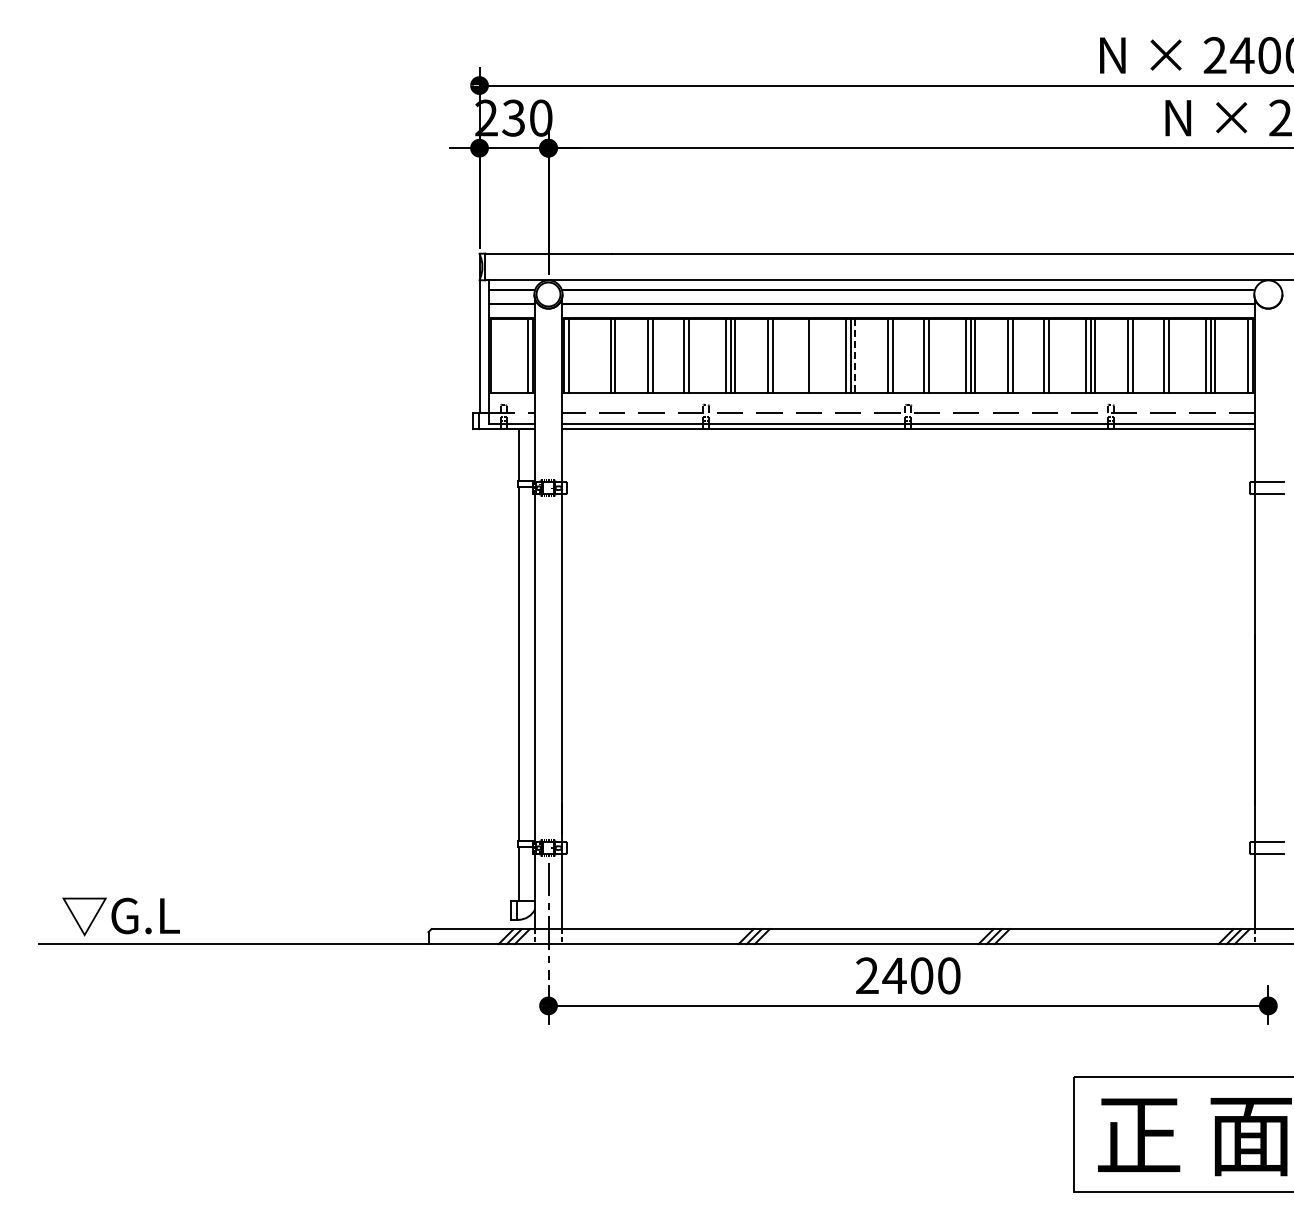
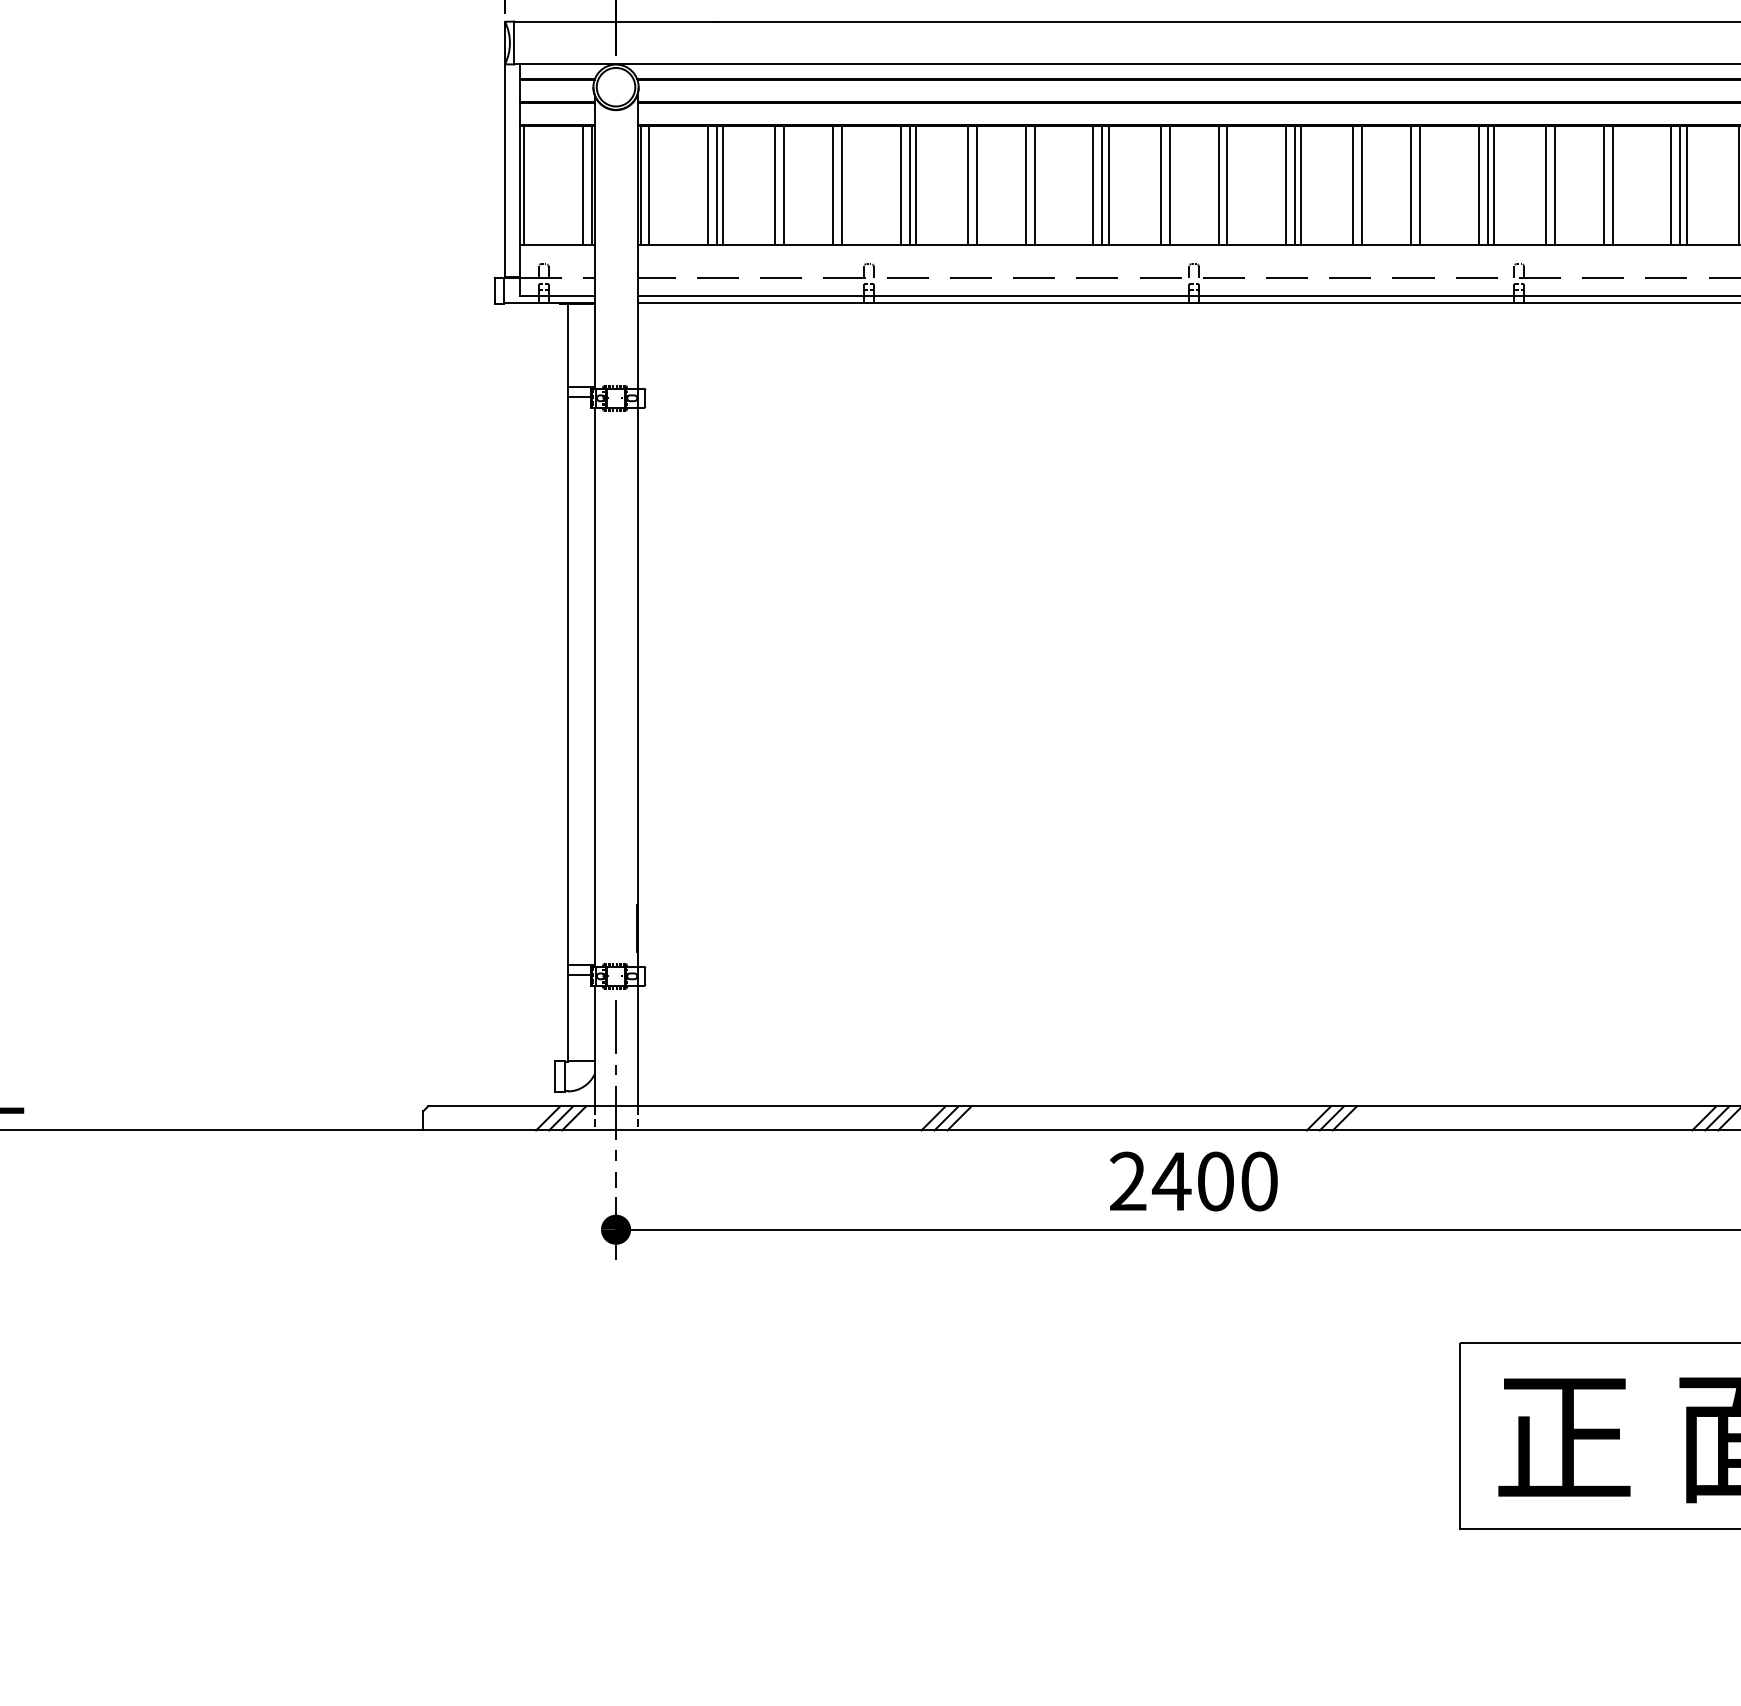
line: (605, 355) -> (707, 185), added
line: (803, 355) -> (1025, 185), added
line: (855, 356) -> (1109, 186), dashed -> solid

